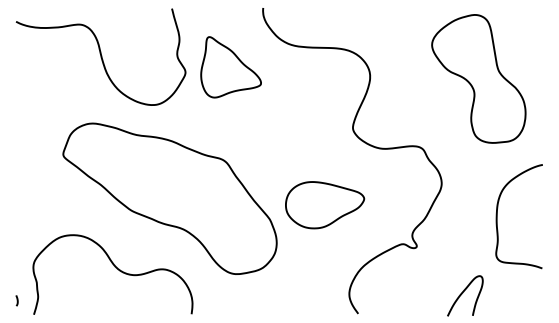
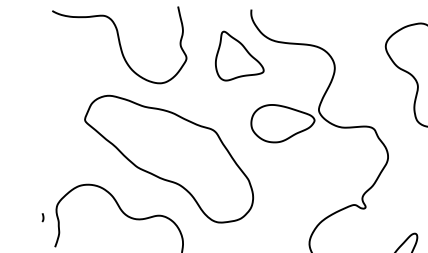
part: (230, 67) -> (239, 56), moved
part: (325, 205) -> (283, 124), moved
curve: (16, 300) -> (42, 217), moved

